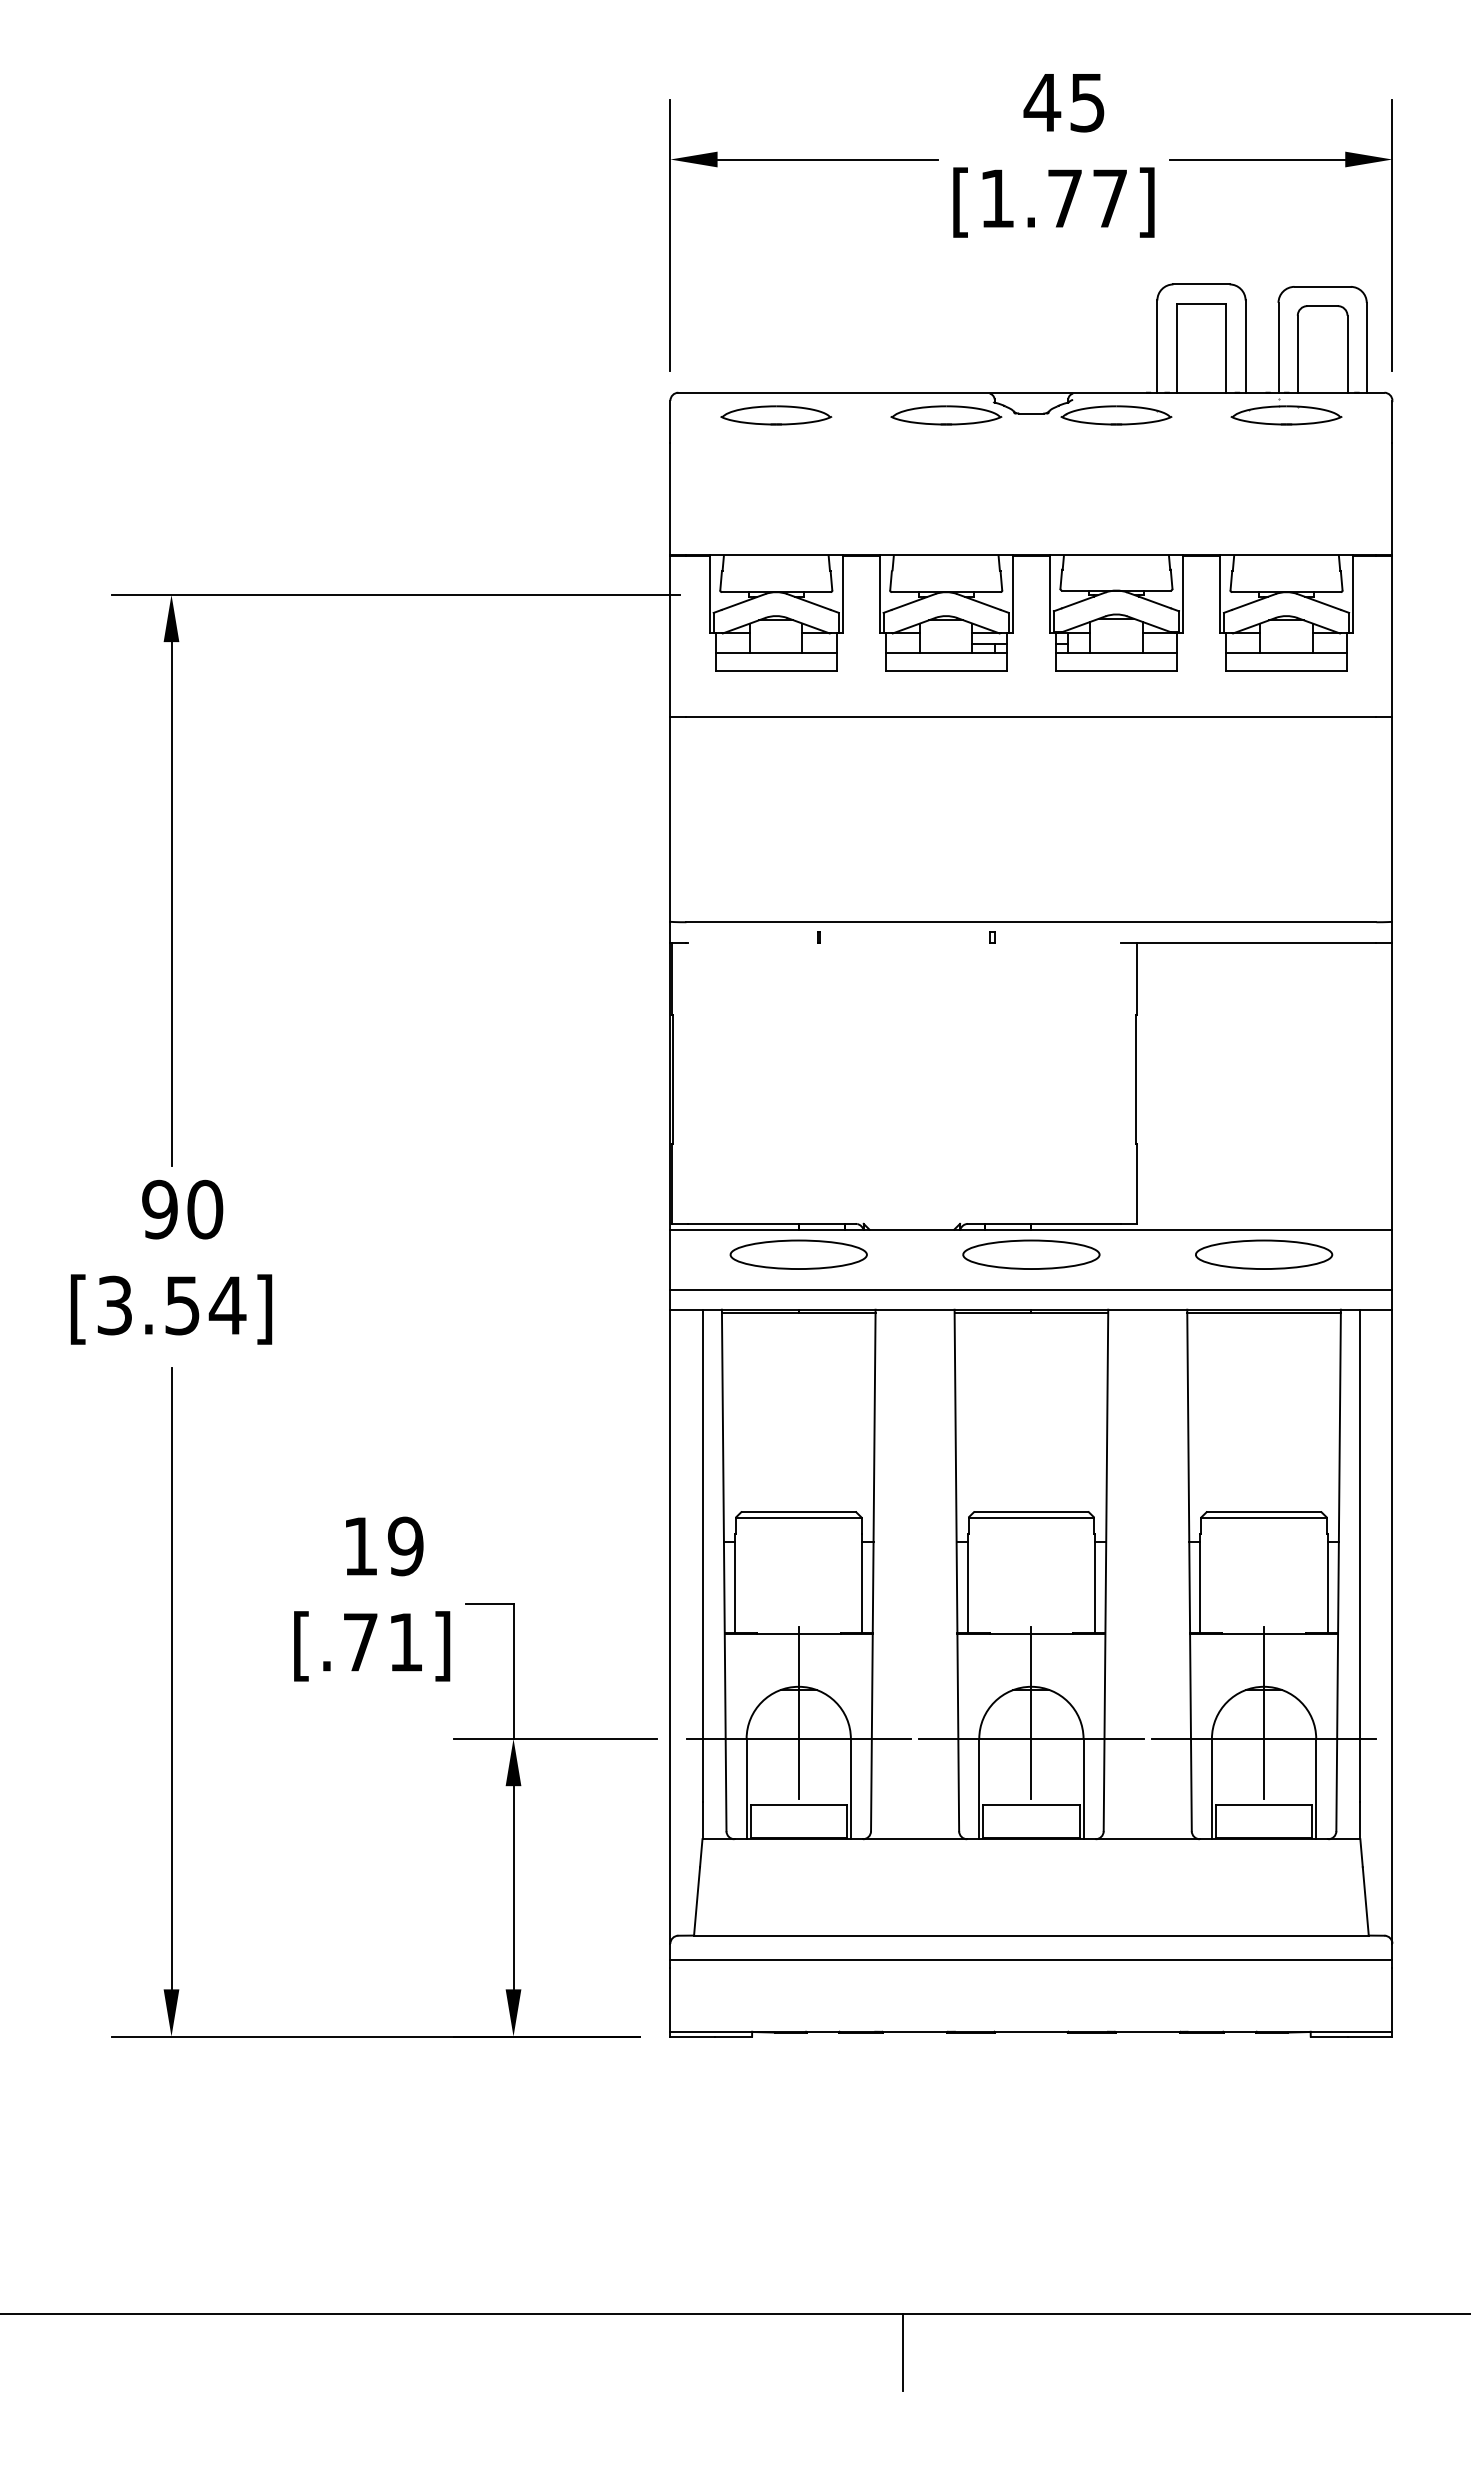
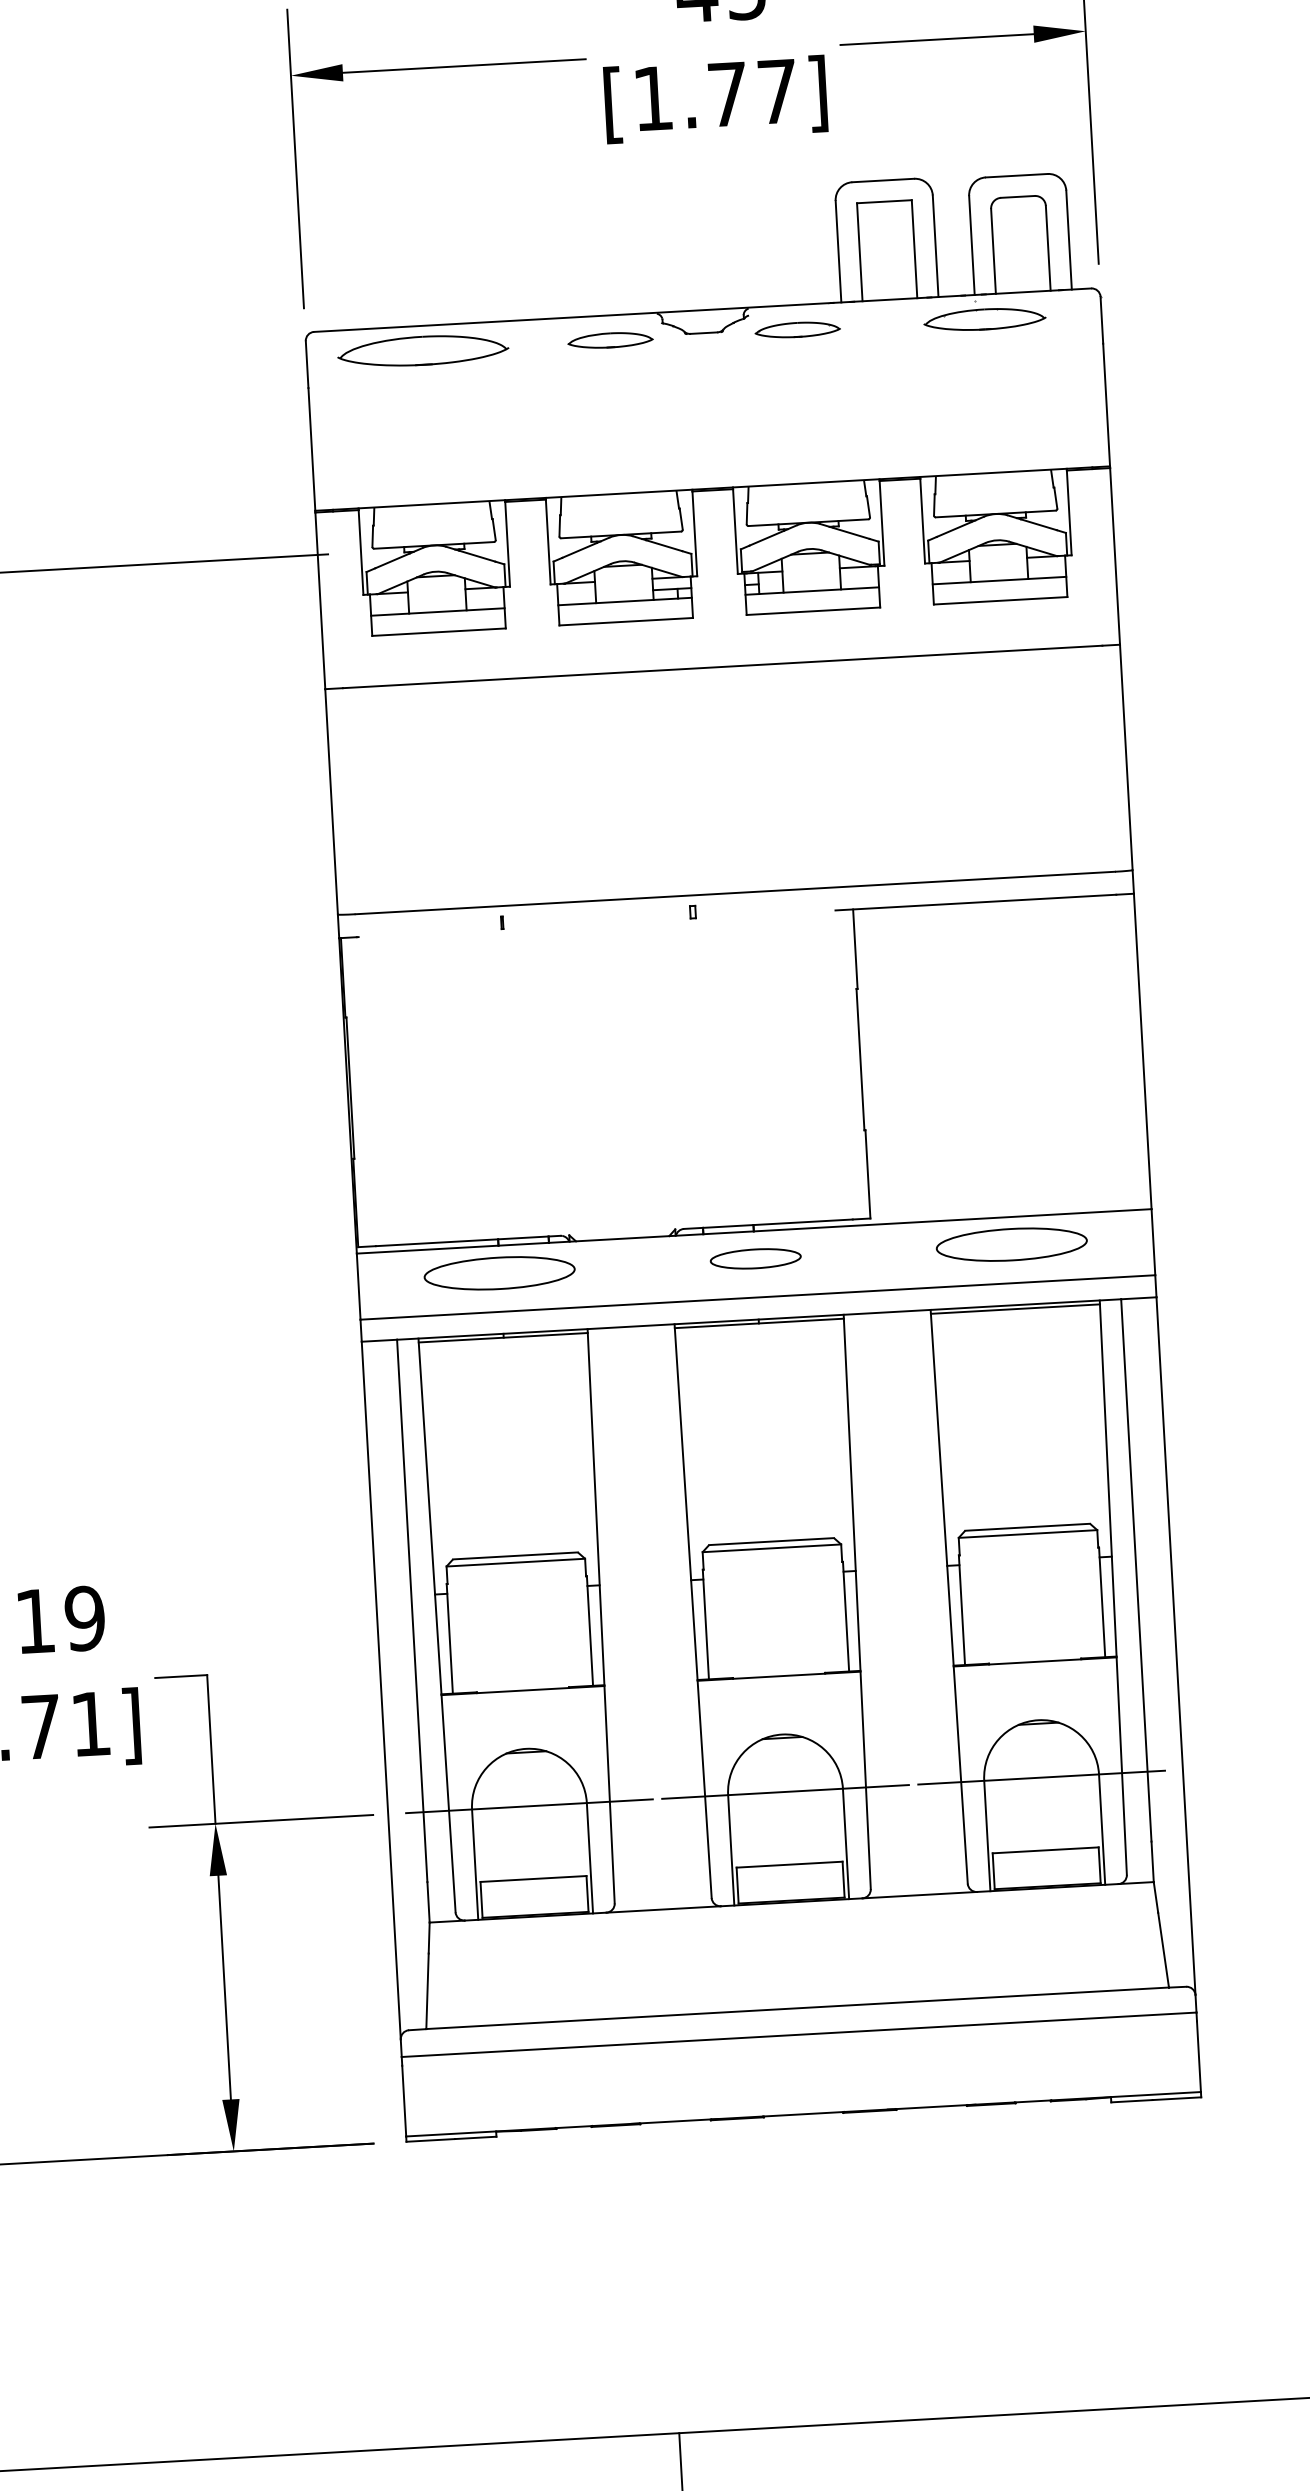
part: (776, 415) -> (423, 350), size x1.4
part: (946, 415) -> (610, 340), size x0.7
part: (1116, 415) -> (797, 330), size x0.7
part: (1031, 1254) -> (755, 1258), size x0.6
line: (798, 1712) -> (527, 1777), removed
line: (1031, 1712) -> (784, 1762), removed
line: (1264, 1712) -> (1040, 1748), removed

